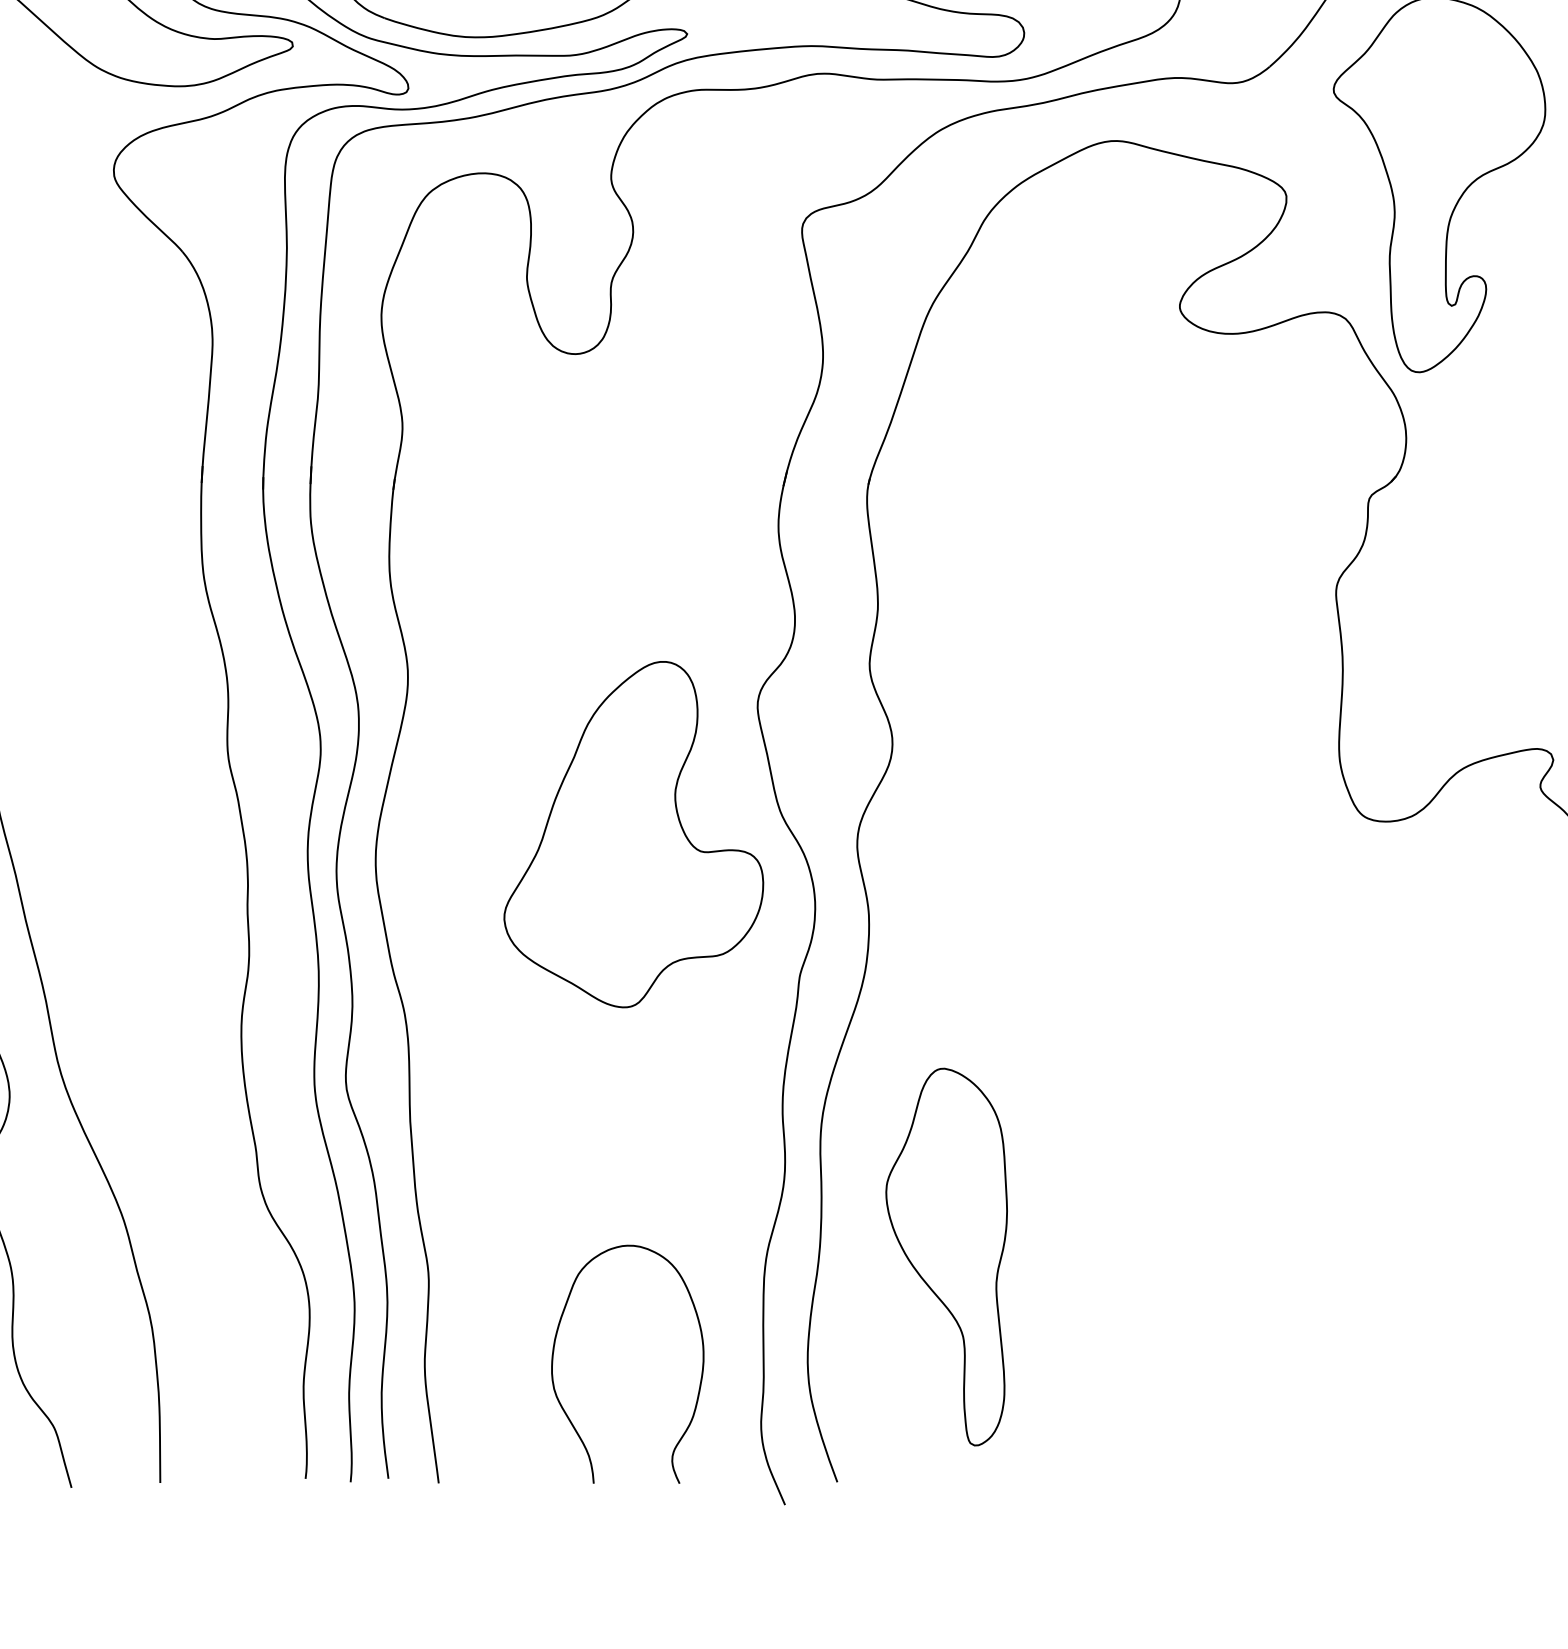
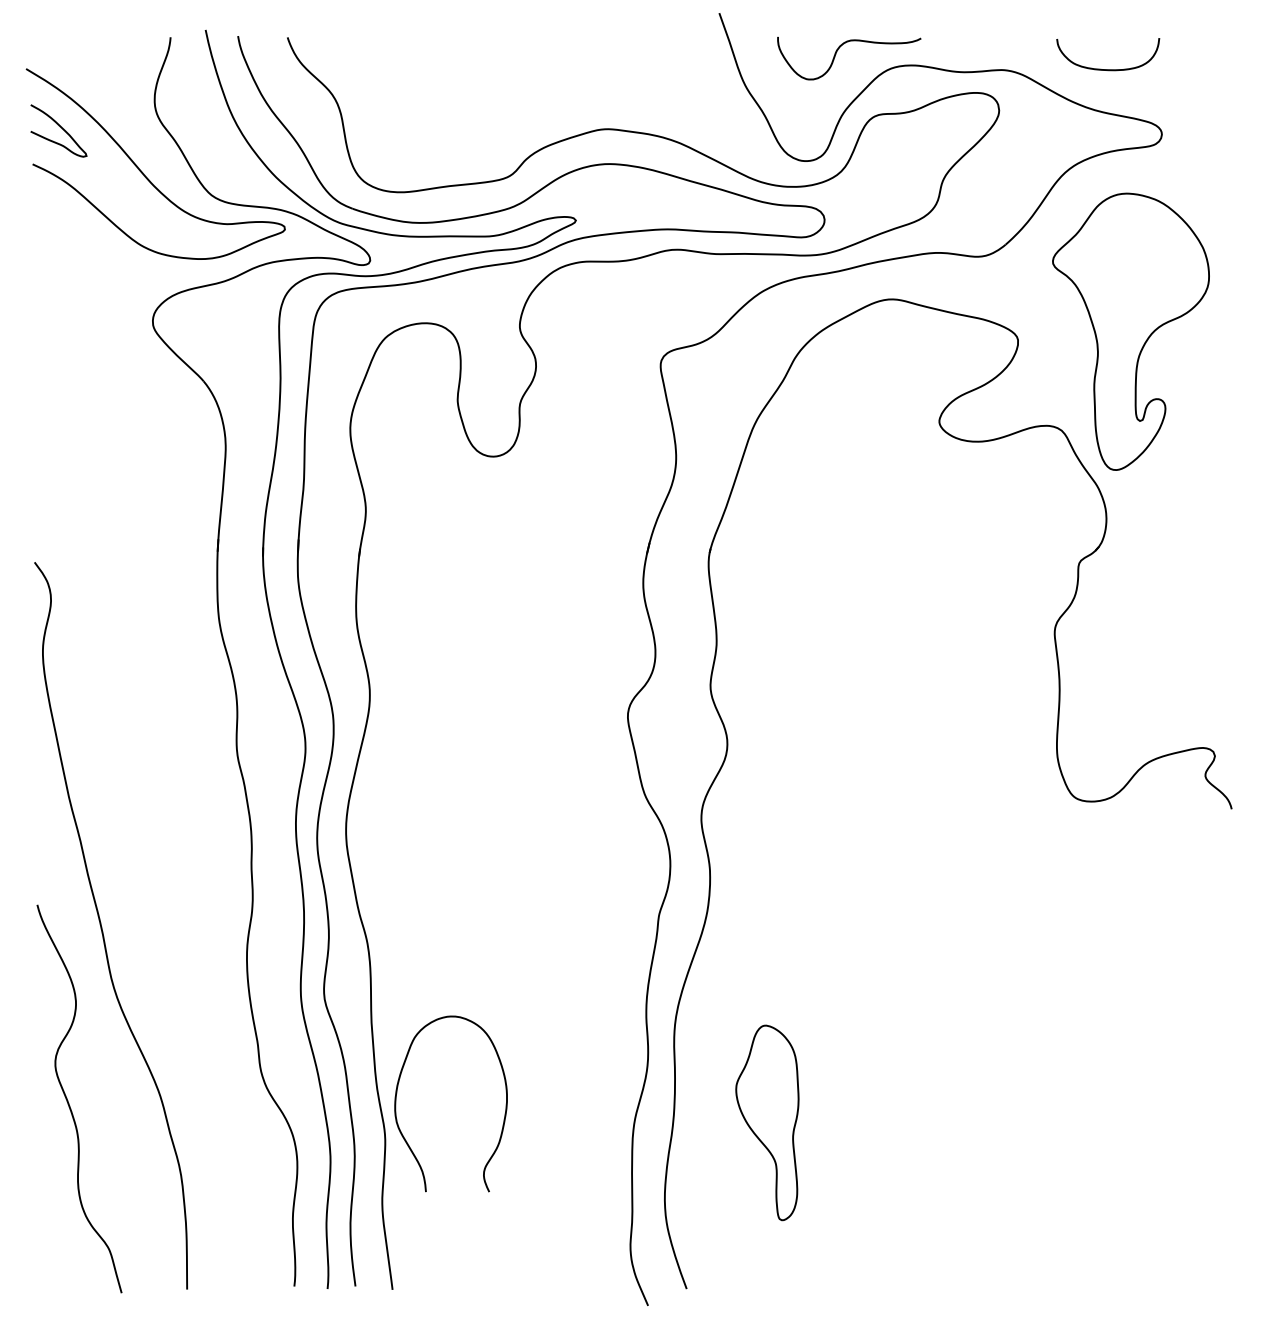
part: (633, 833) -> (536, 810), removed
part: (946, 1256) -> (767, 1122), size x0.7
curve: (555, 1350) -> (397, 1093), moved

